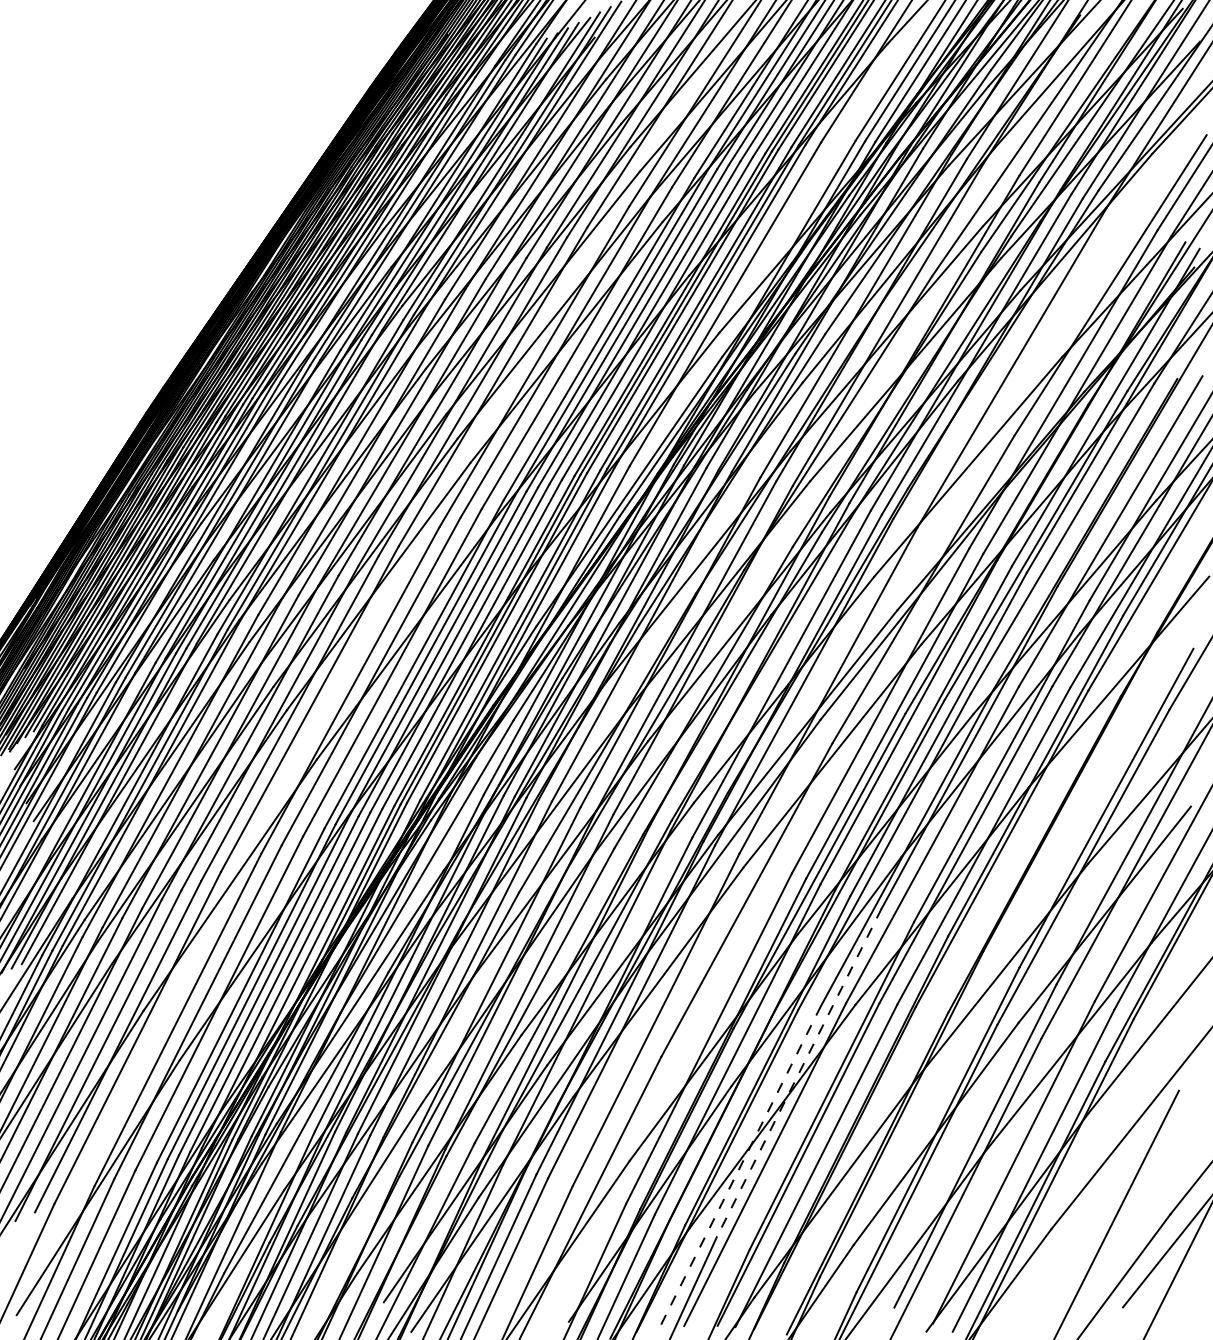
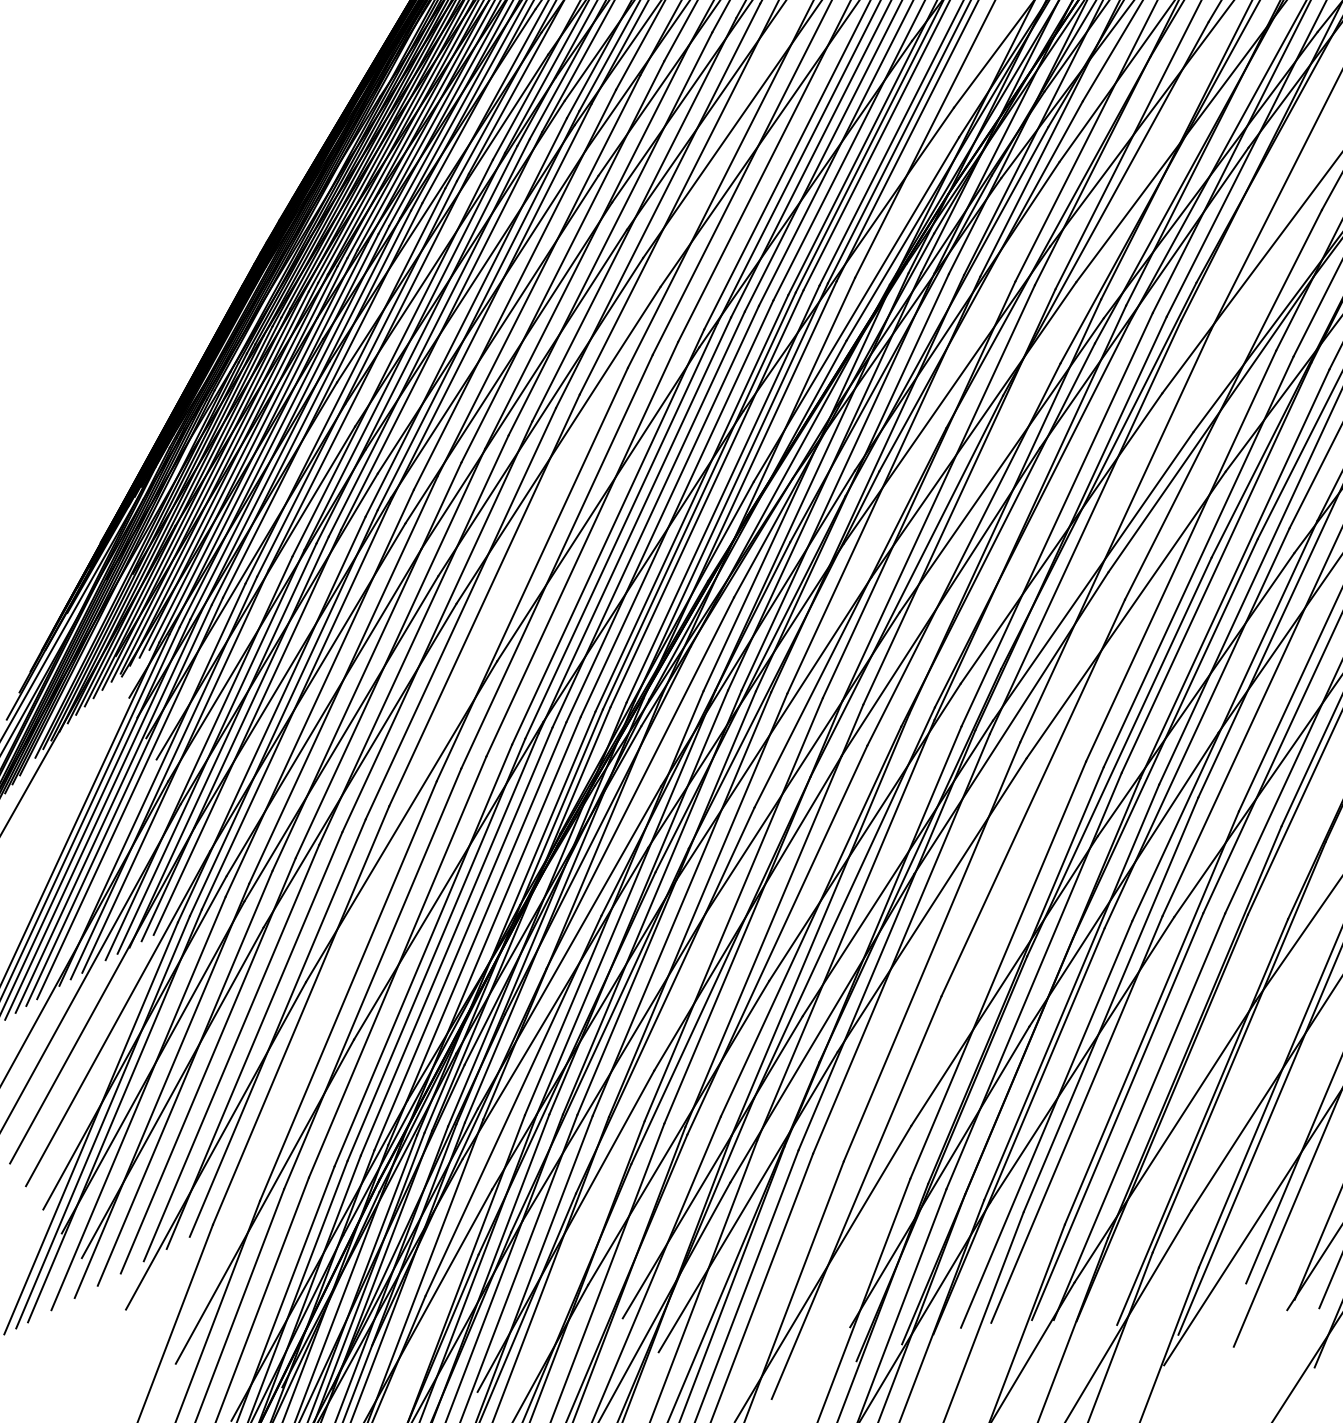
line: (799, 1072) -> (1111, 1004), dashed -> solid
line: (739, 1167) -> (1045, 1125), dashed -> solid

